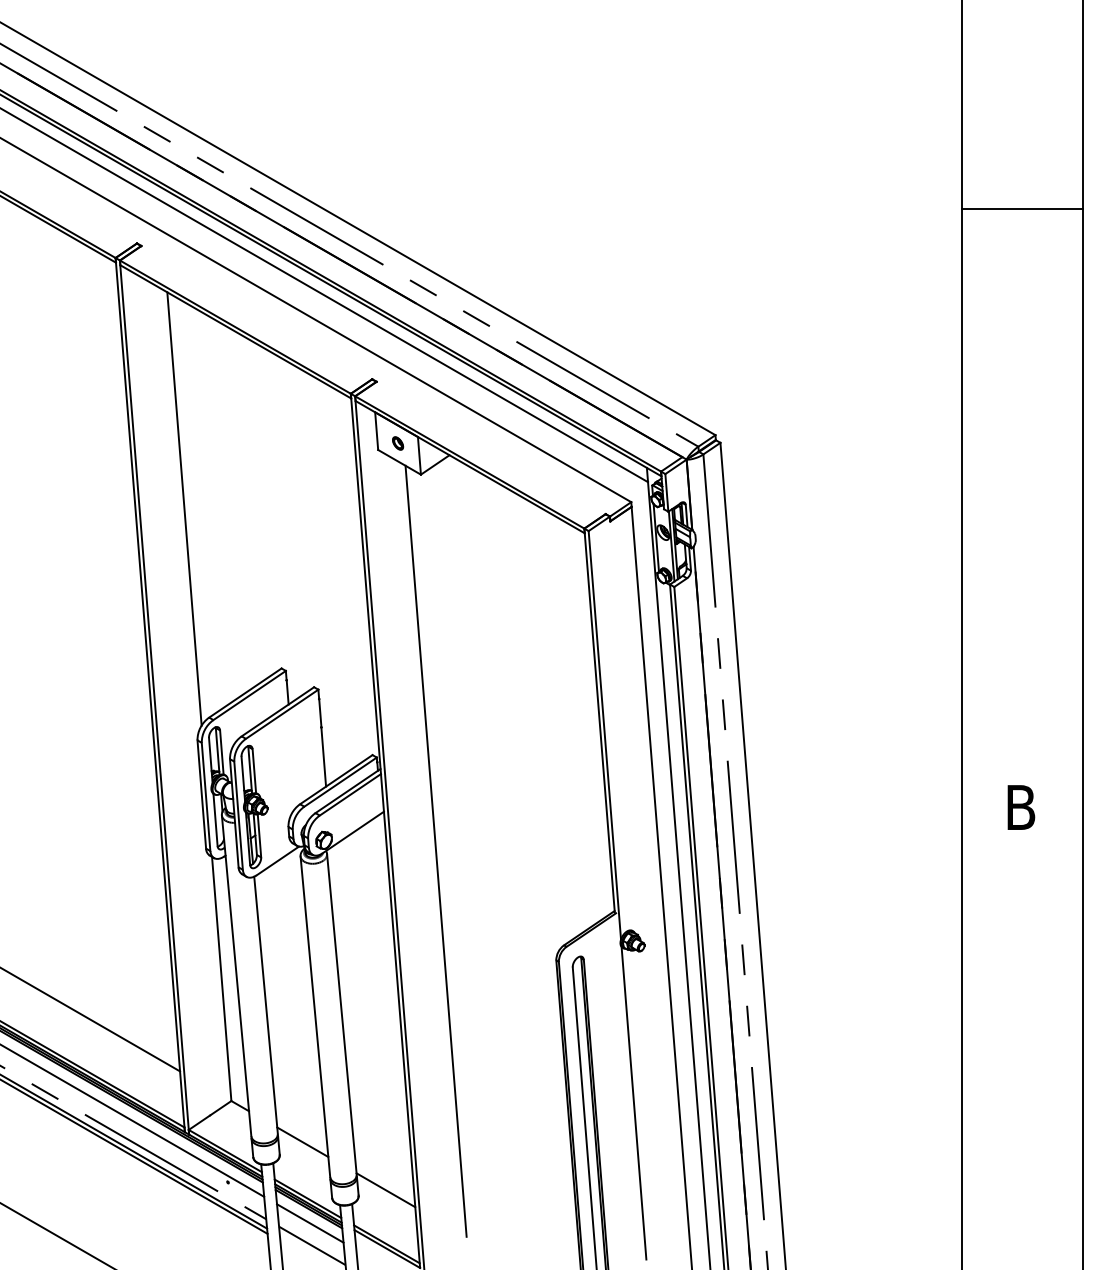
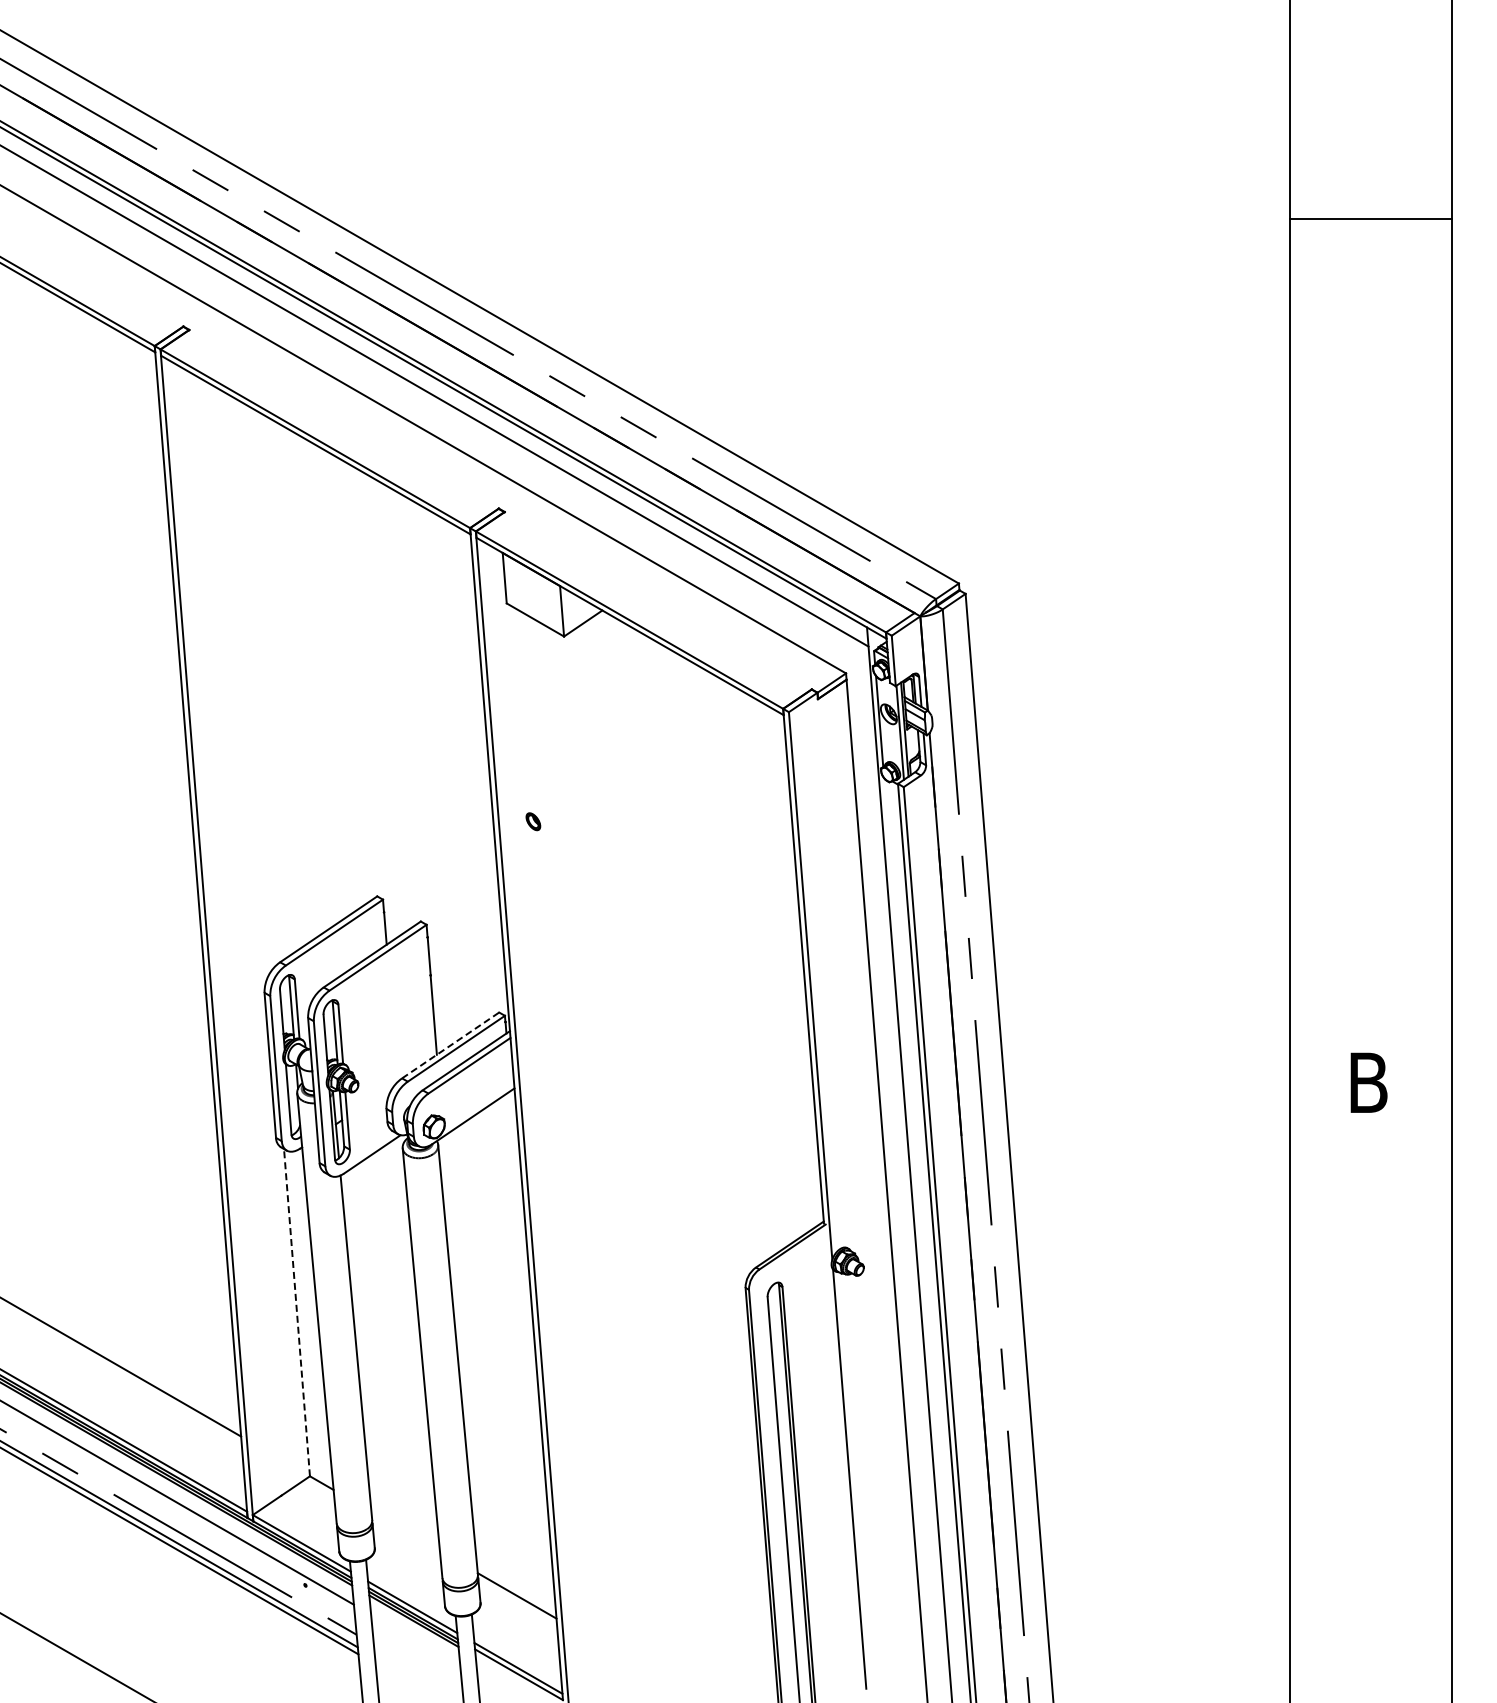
line: (1022, 208) -> (1370, 218), moved
part: (398, 443) -> (533, 821), moved
line: (184, 508) -> (247, 682), removed
line: (336, 779) -> (450, 1045), solid -> dashed
line: (436, 851) -> (584, 1141), removed
line: (221, 978) -> (296, 1312), solid -> dashed
line: (302, 1142) -> (405, 1531), removed
line: (310, 1223) -> (415, 1640), removed
line: (312, 1245) -> (418, 1670), removed

